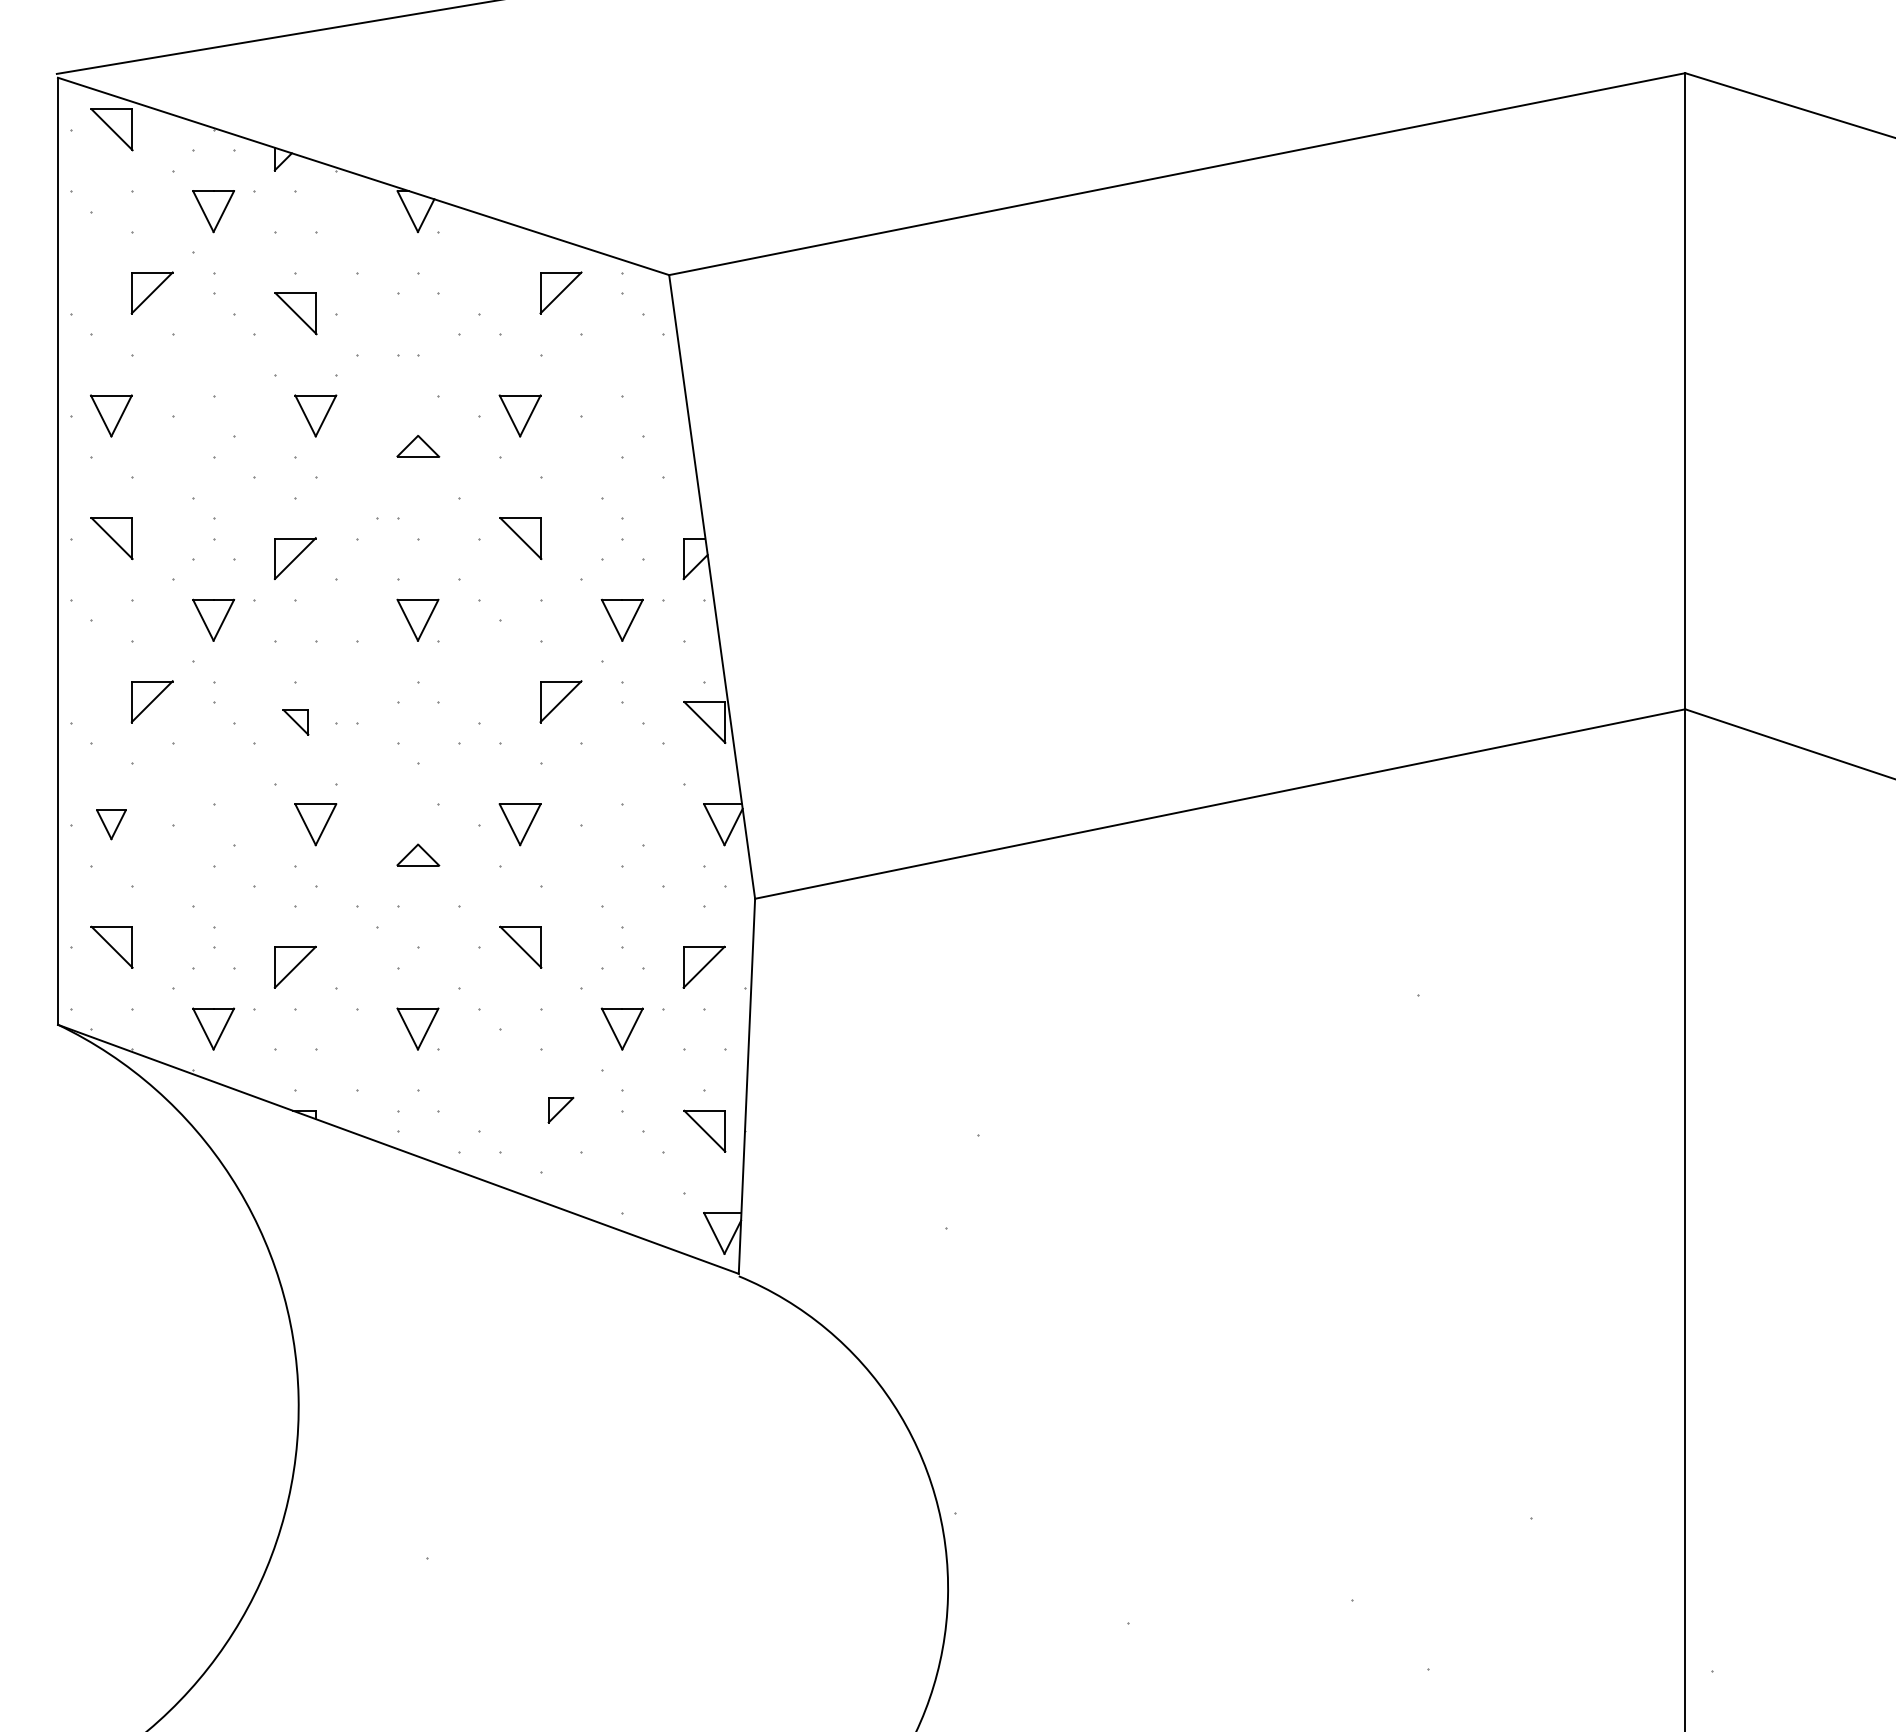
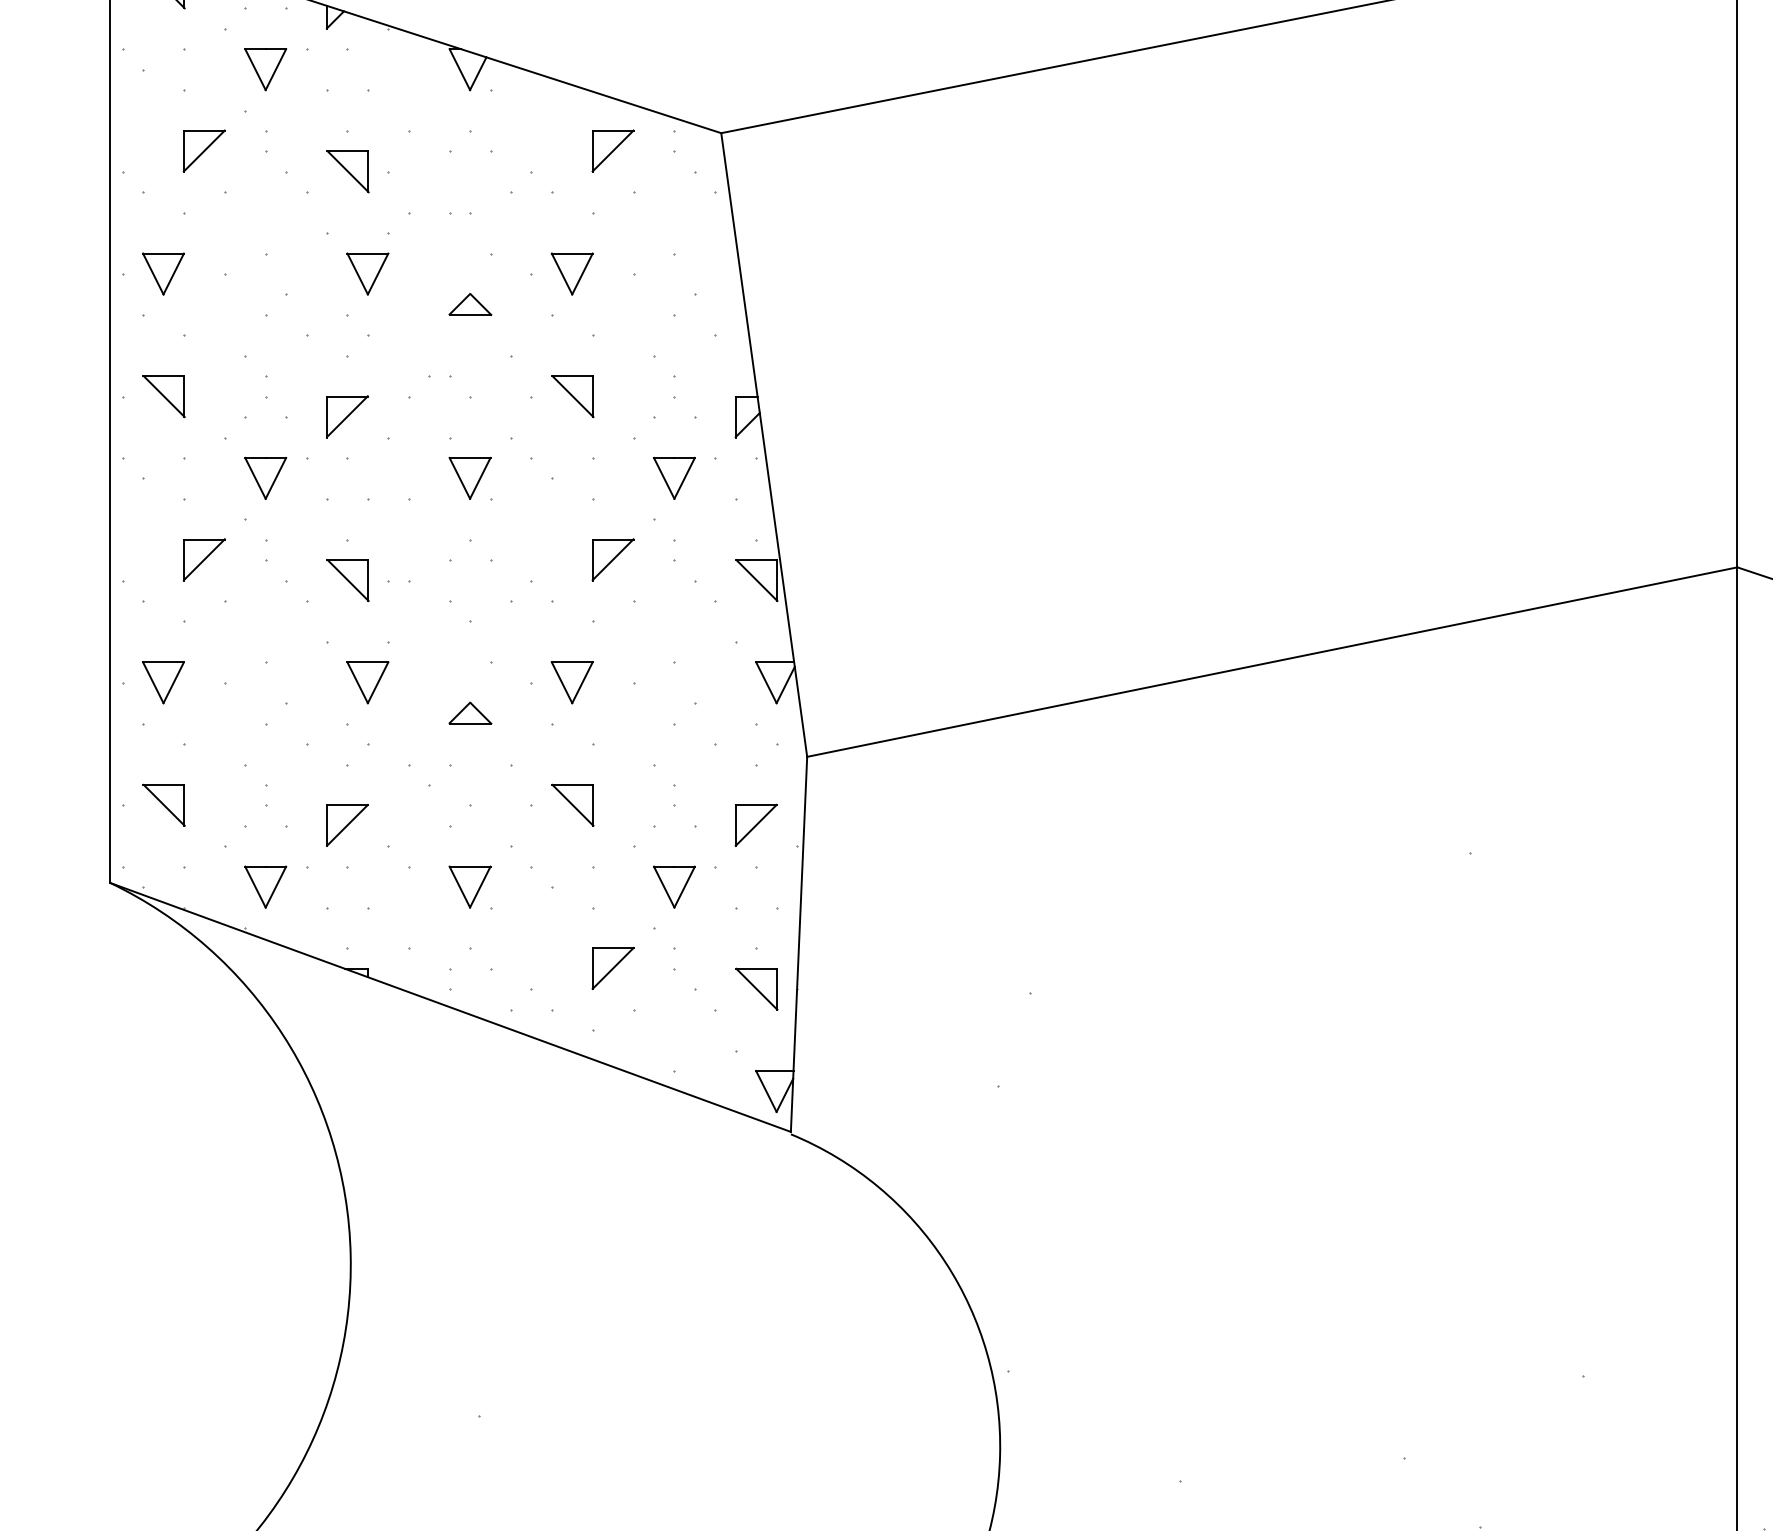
part: (295, 722) -> (347, 580), size x1.67
part: (111, 824) -> (163, 682), size x1.43
part: (560, 1109) -> (612, 967), size x1.67

